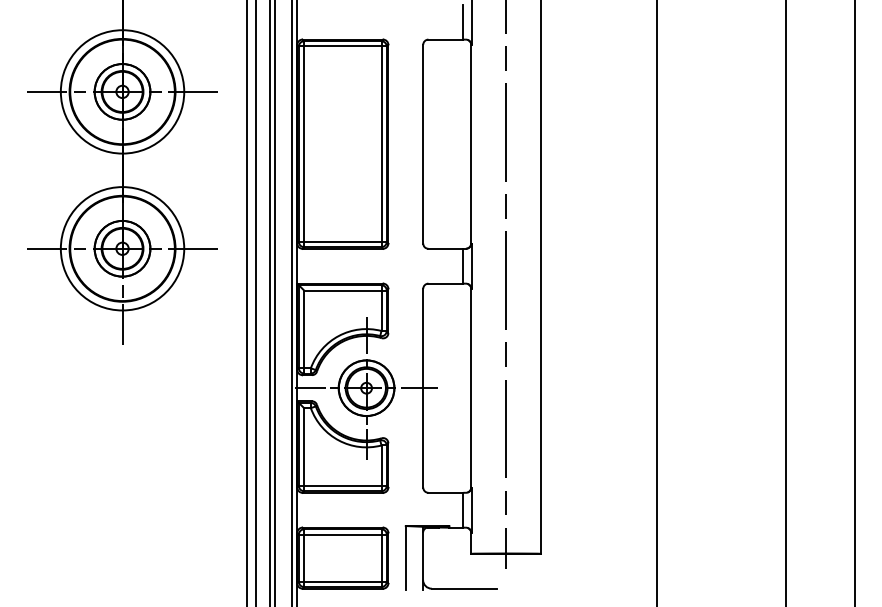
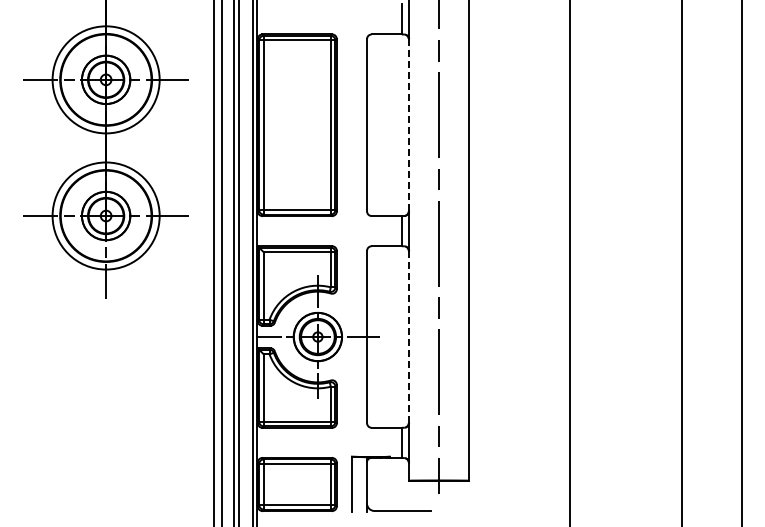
line: (470, 144) -> (408, 125), solid -> dashed
line: (470, 388) -> (408, 337), solid -> dashed

